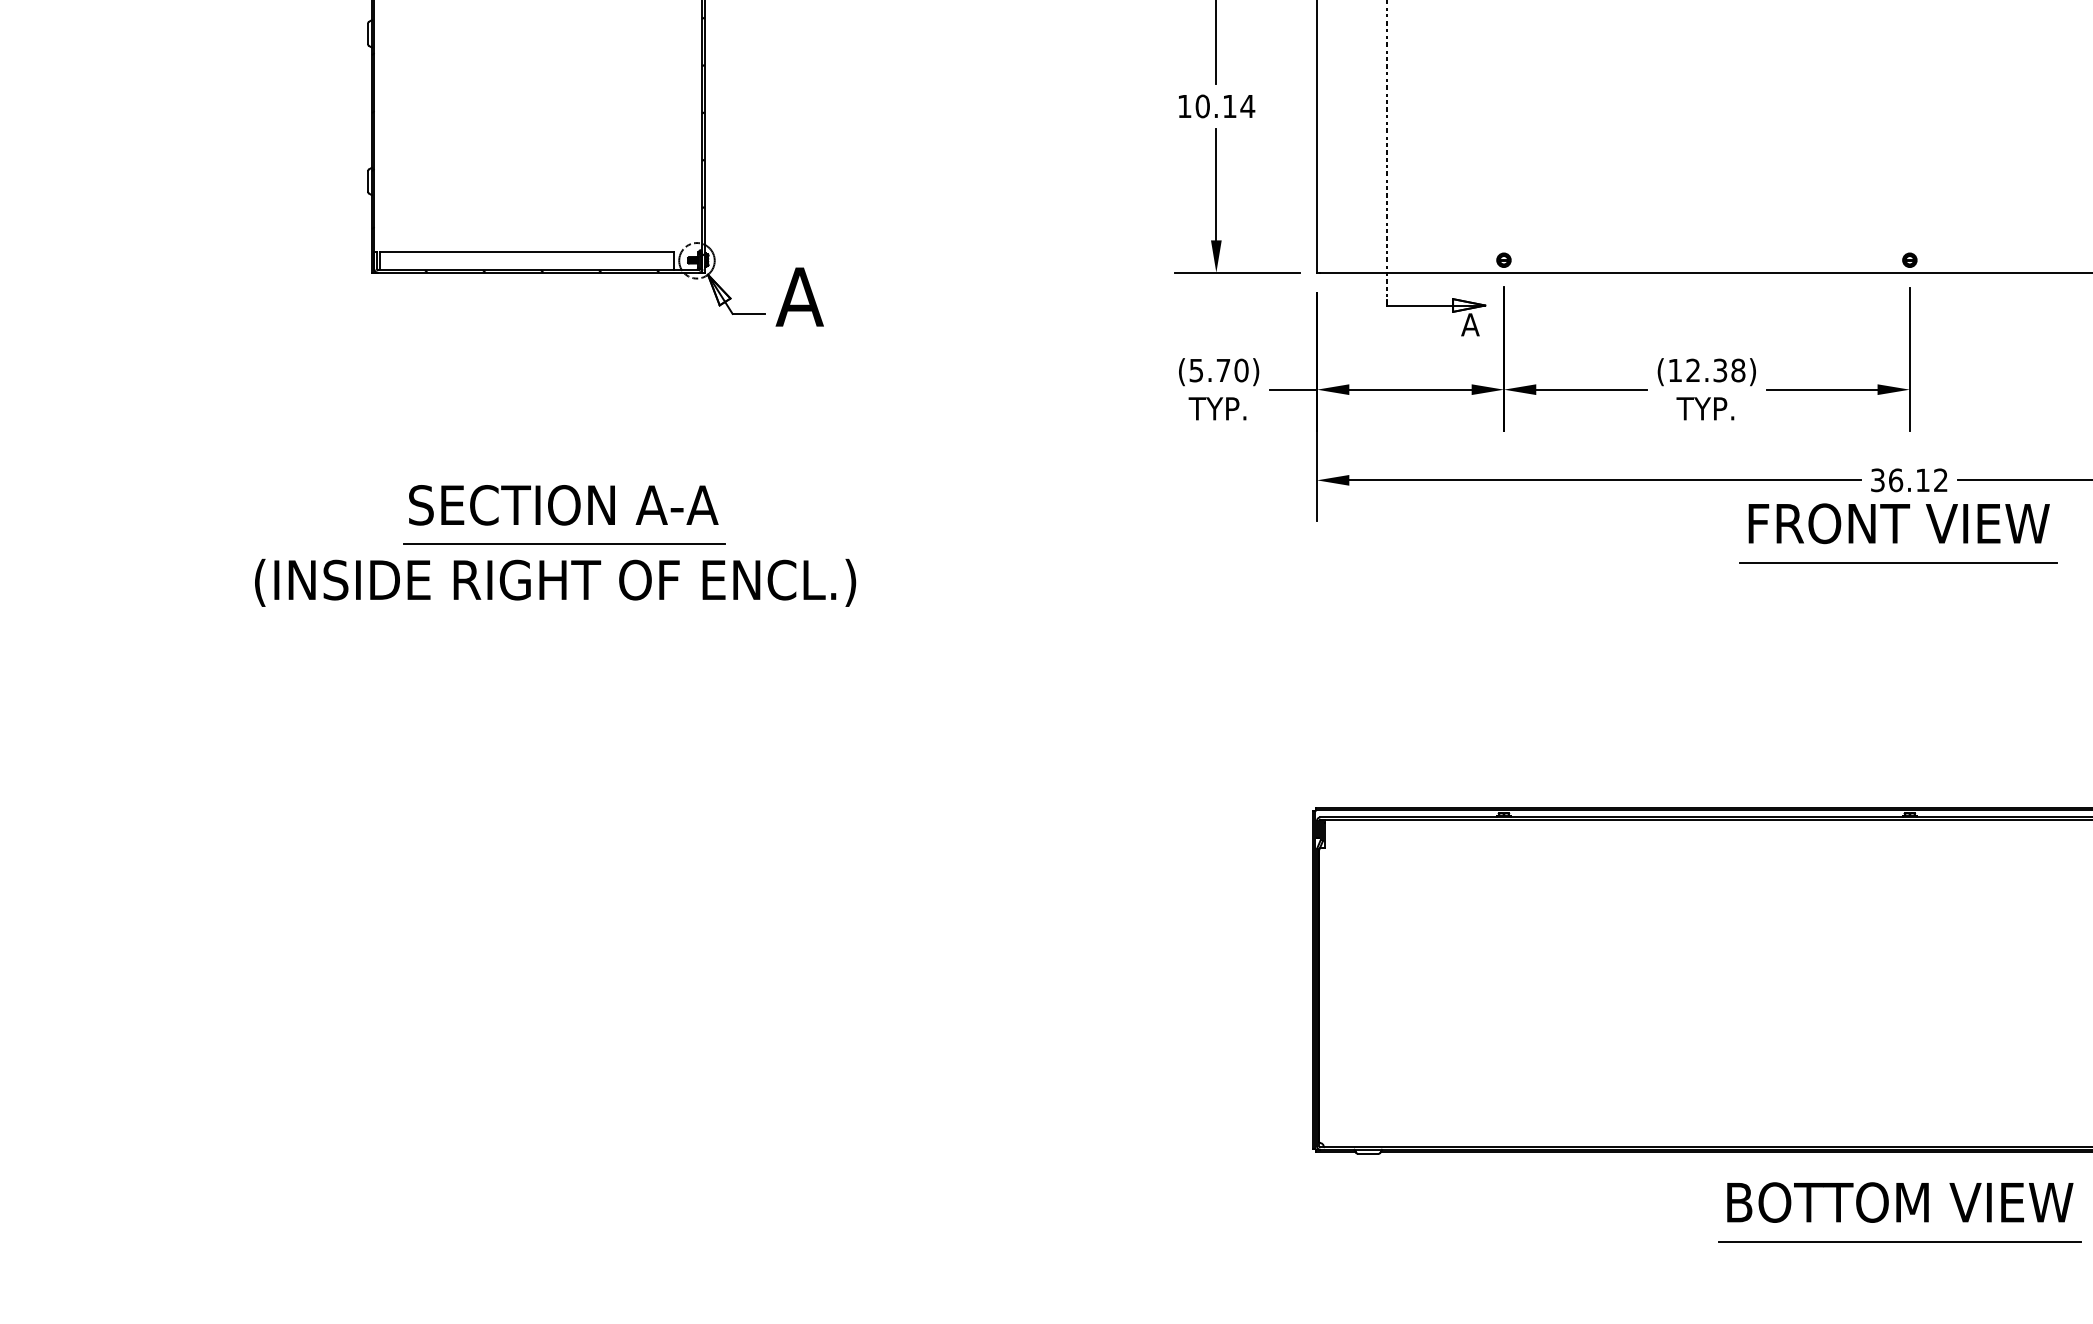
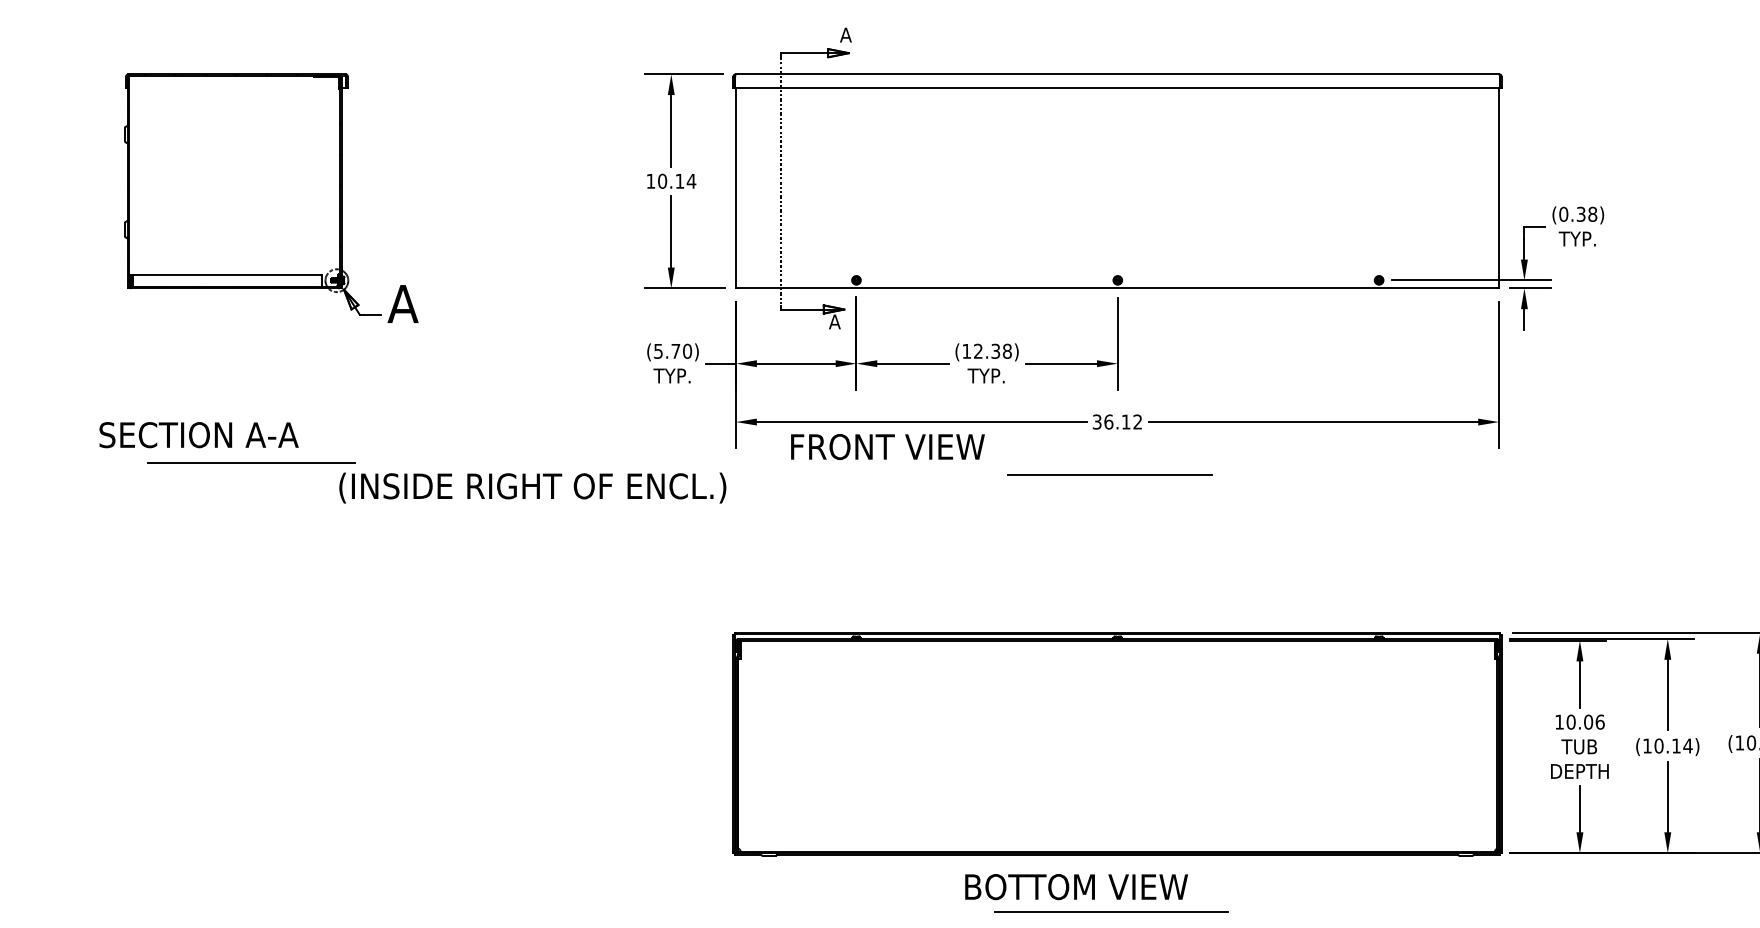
text: (562, 505) -> (198, 435), moved
text: (1898, 522) -> (887, 446), moved
text: (555, 581) -> (532, 487), moved
text: (1900, 1203) -> (1076, 887), moved

